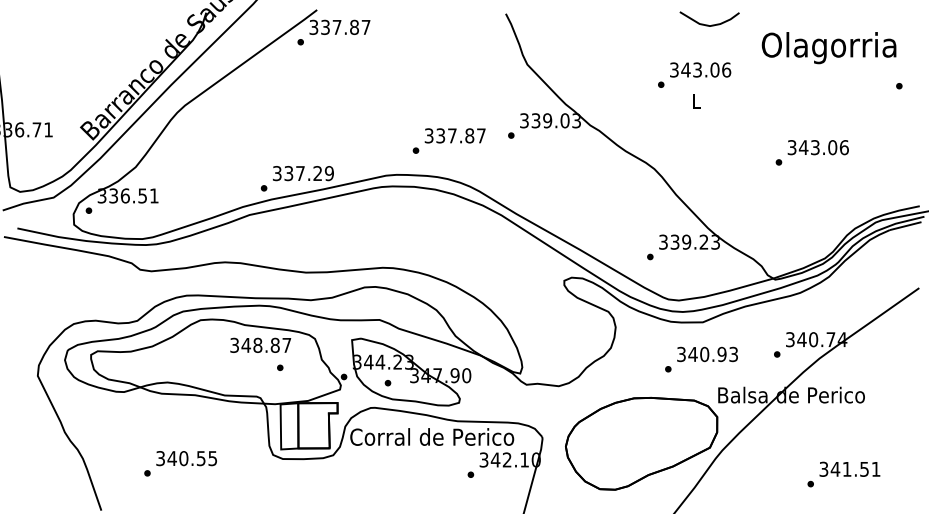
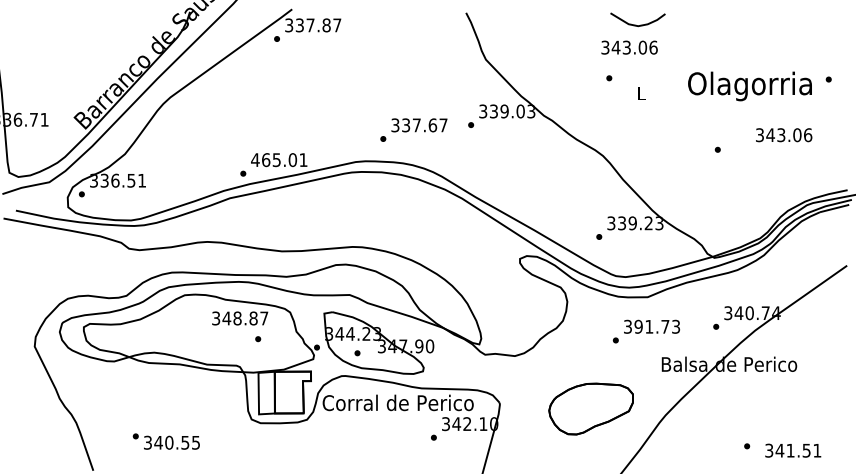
curve: (708, 24) -> (636, 24), moved
text: (828, 48) -> (749, 86), moved
text: (700, 69) -> (629, 47), moved
text: (469, 136) -> (432, 125), 337.87 -> 337.67
text: (818, 147) -> (784, 135), moved
text: (303, 173) -> (279, 160), 337.29 -> 465.01
text: (706, 354) -> (651, 326), 340.93 -> 391.73
part: (640, 443) -> (590, 408), size x0.6
text: (186, 458) -> (171, 442), moved
text: (850, 469) -> (793, 450), moved

